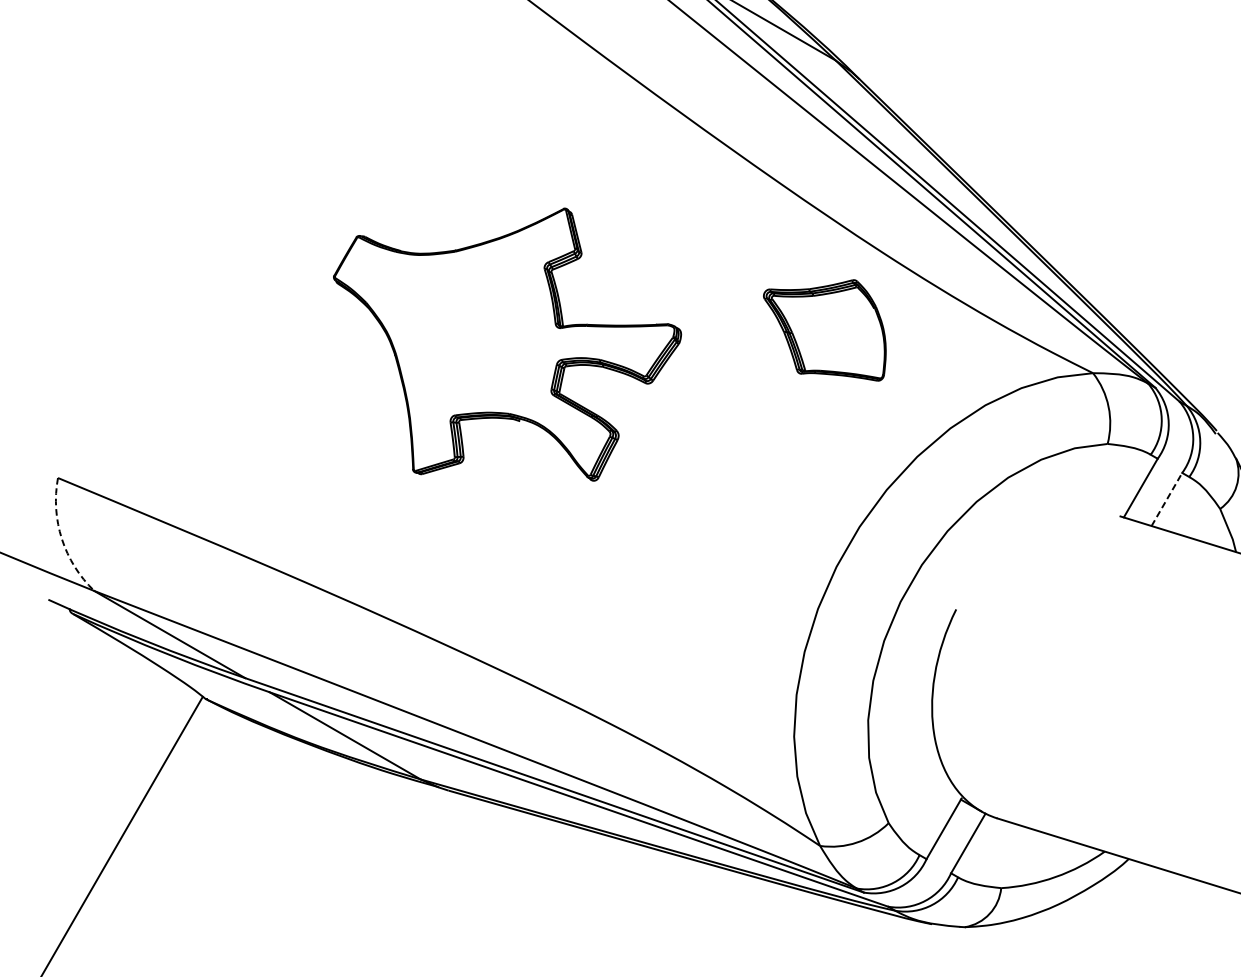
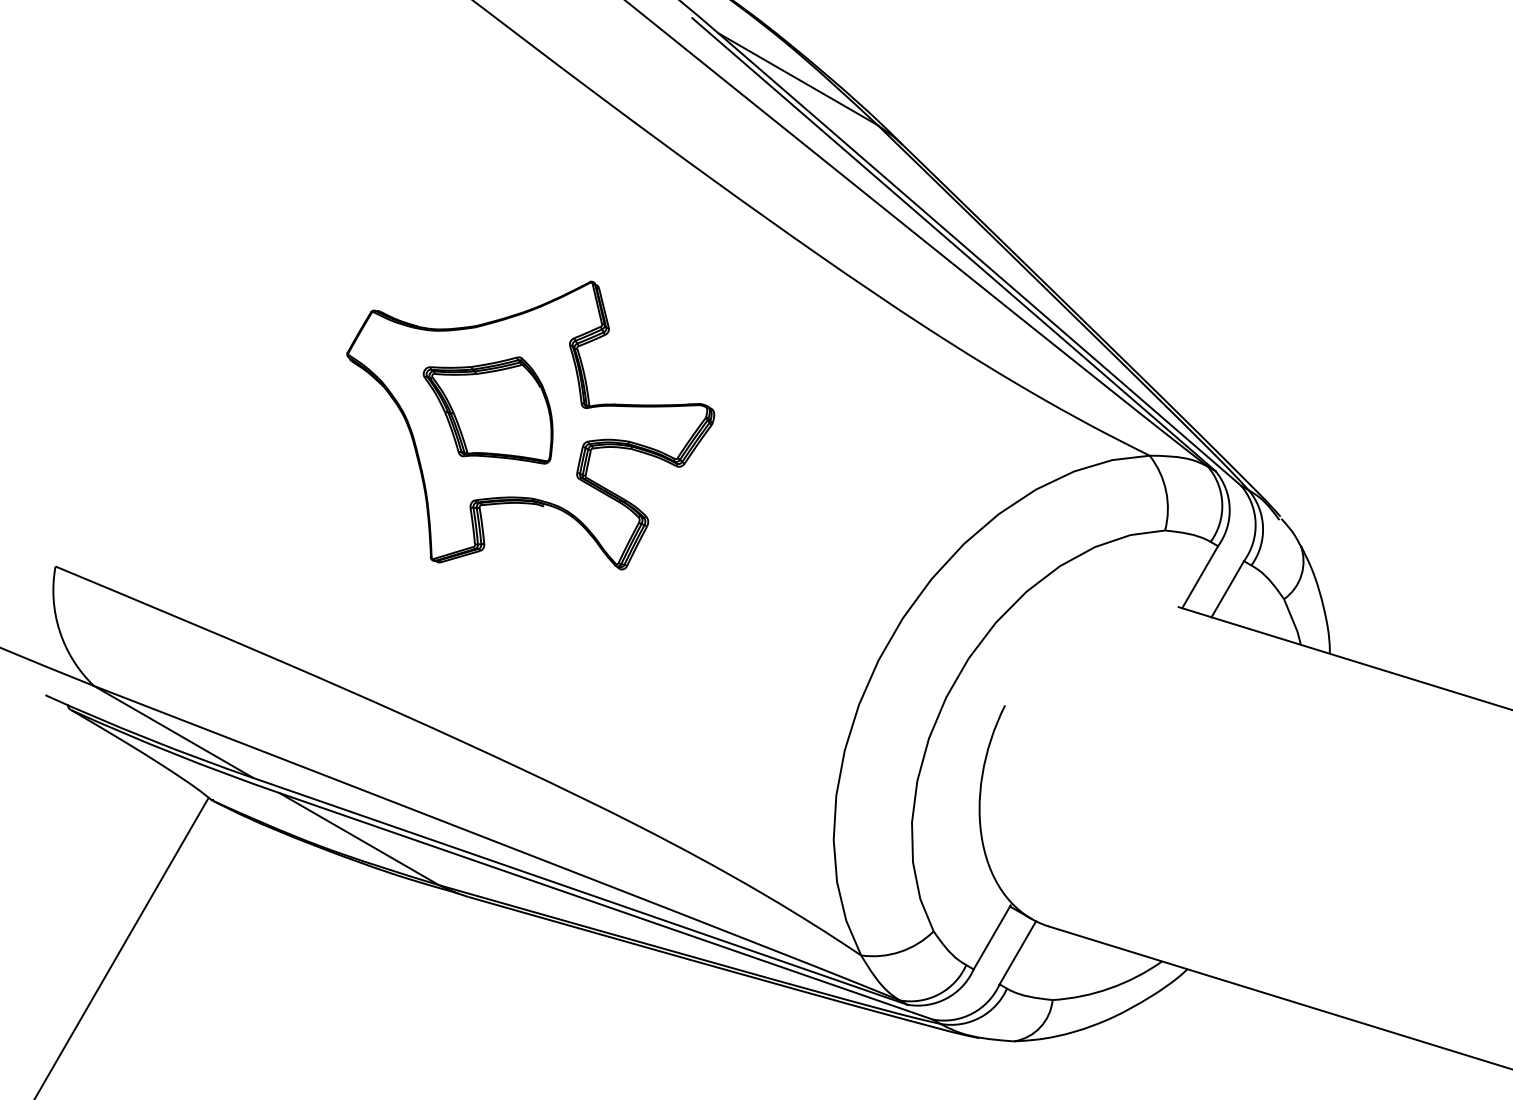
part: (824, 330) -> (487, 410), moved
line: (1167, 498) -> (1228, 588), dashed -> solid
arc: (61, 539) -> (59, 631), dashed -> solid

